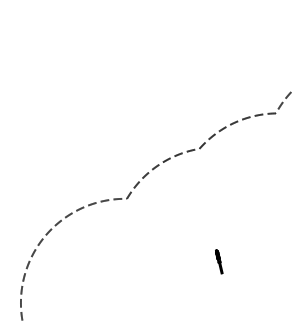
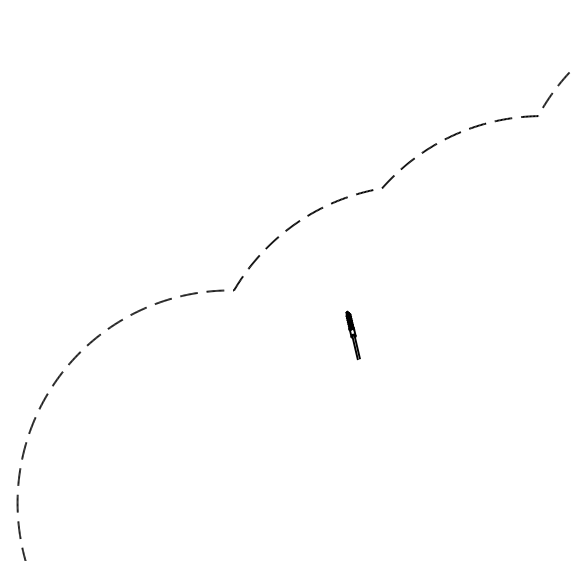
part: (219, 261) -> (353, 334), moved

